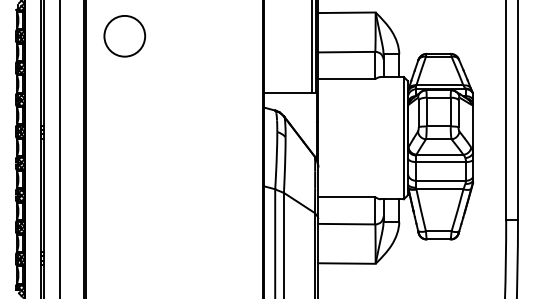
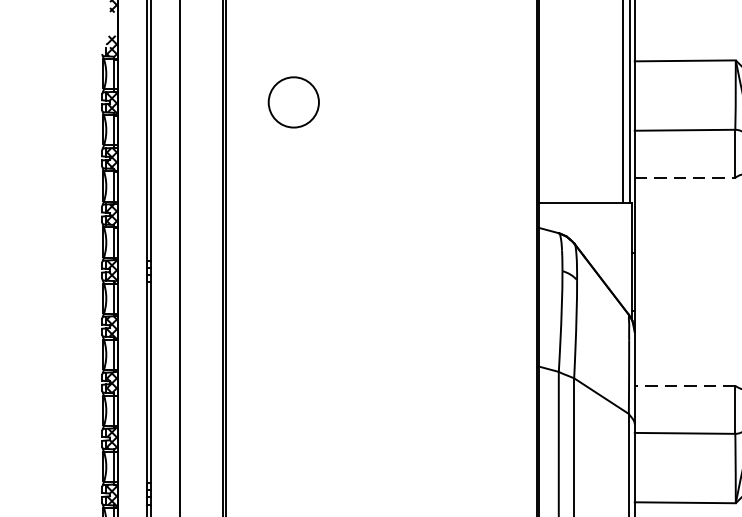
part: (124, 36) -> (293, 102), size x0.7
line: (346, 79) -> (684, 178), solid -> dashed
line: (346, 197) -> (684, 386), solid -> dashed

